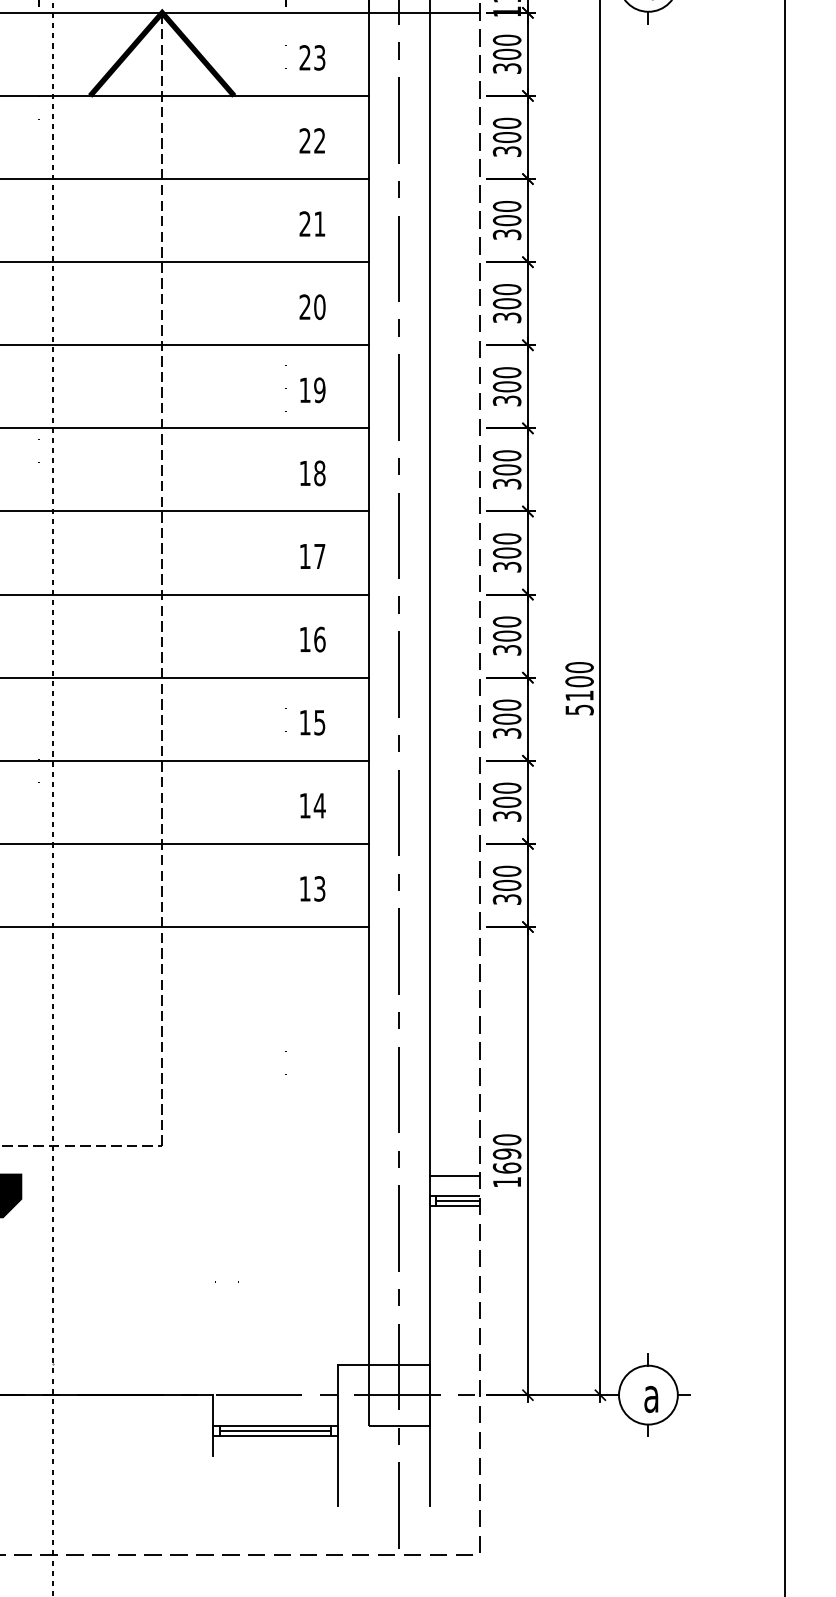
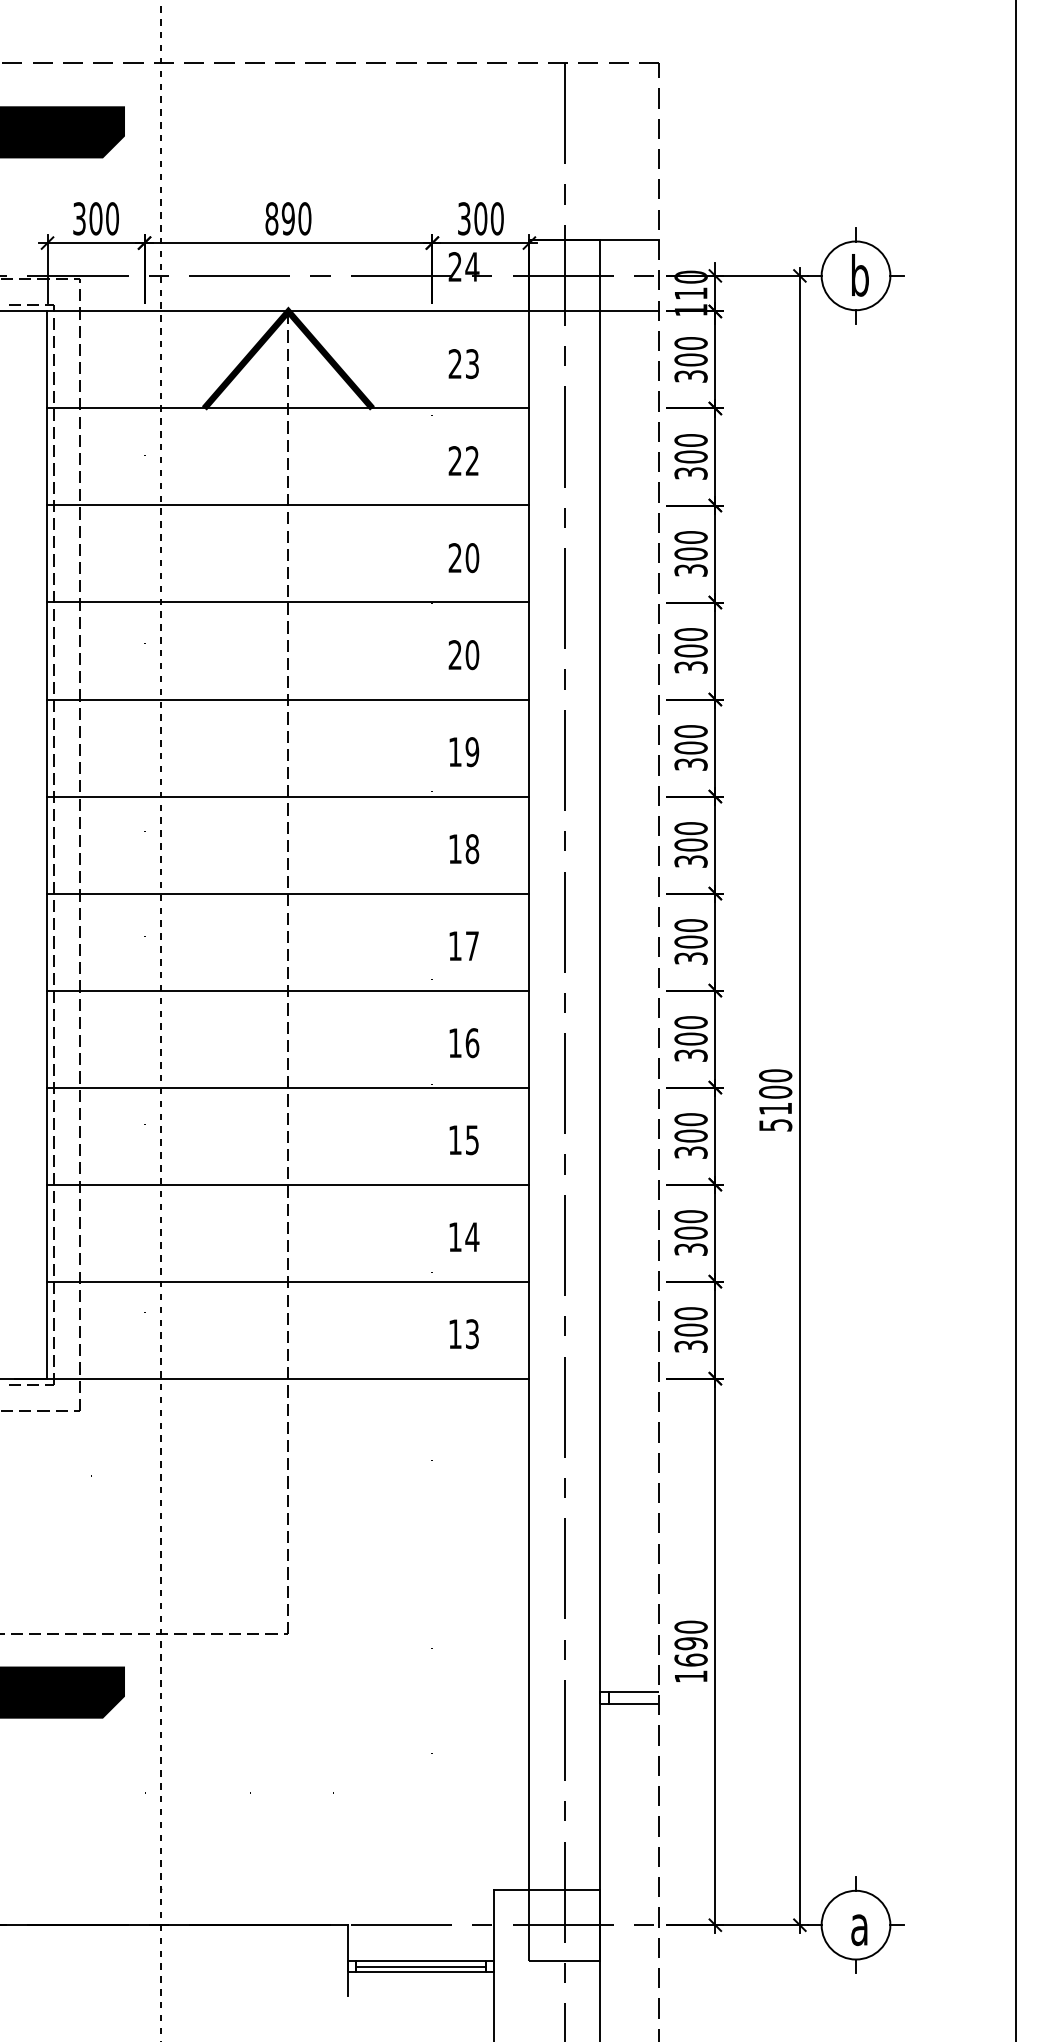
text: (319, 224) -> (472, 558), 21 -> 20
line: (454, 1176) -> (629, 1669), removed
line: (457, 1200) -> (633, 1698), removed

